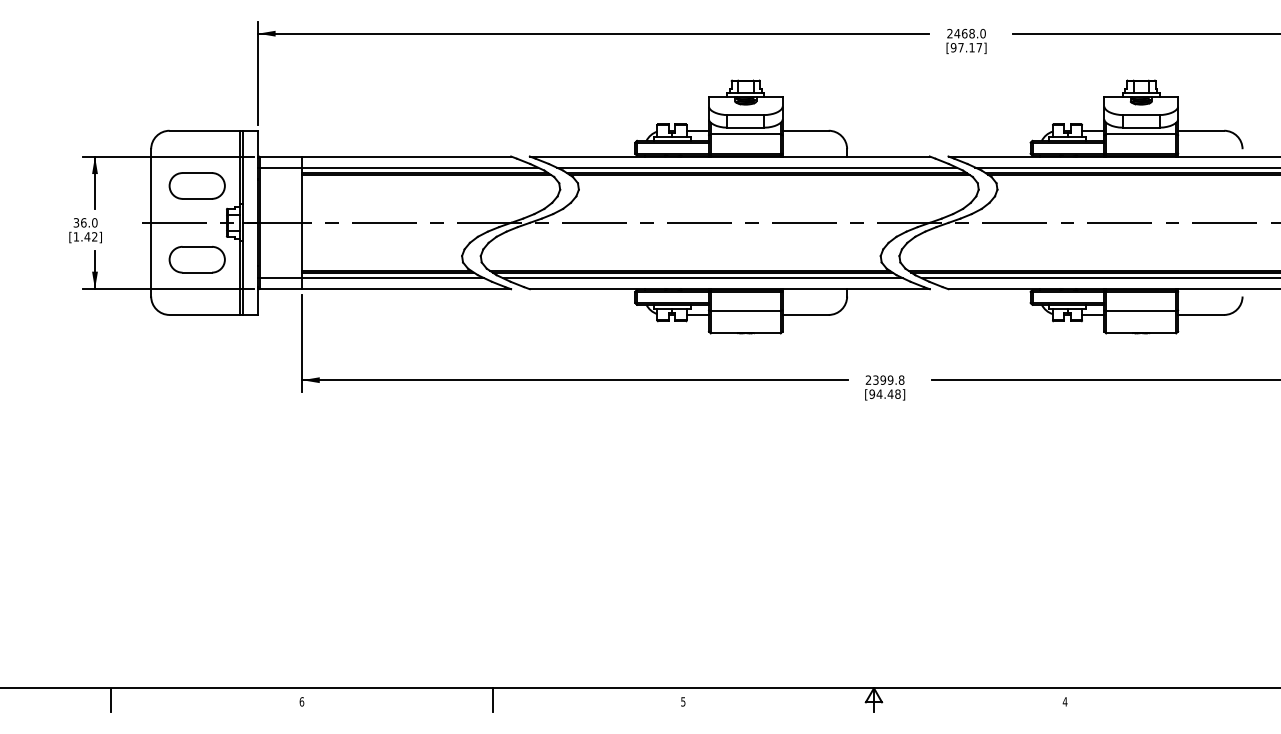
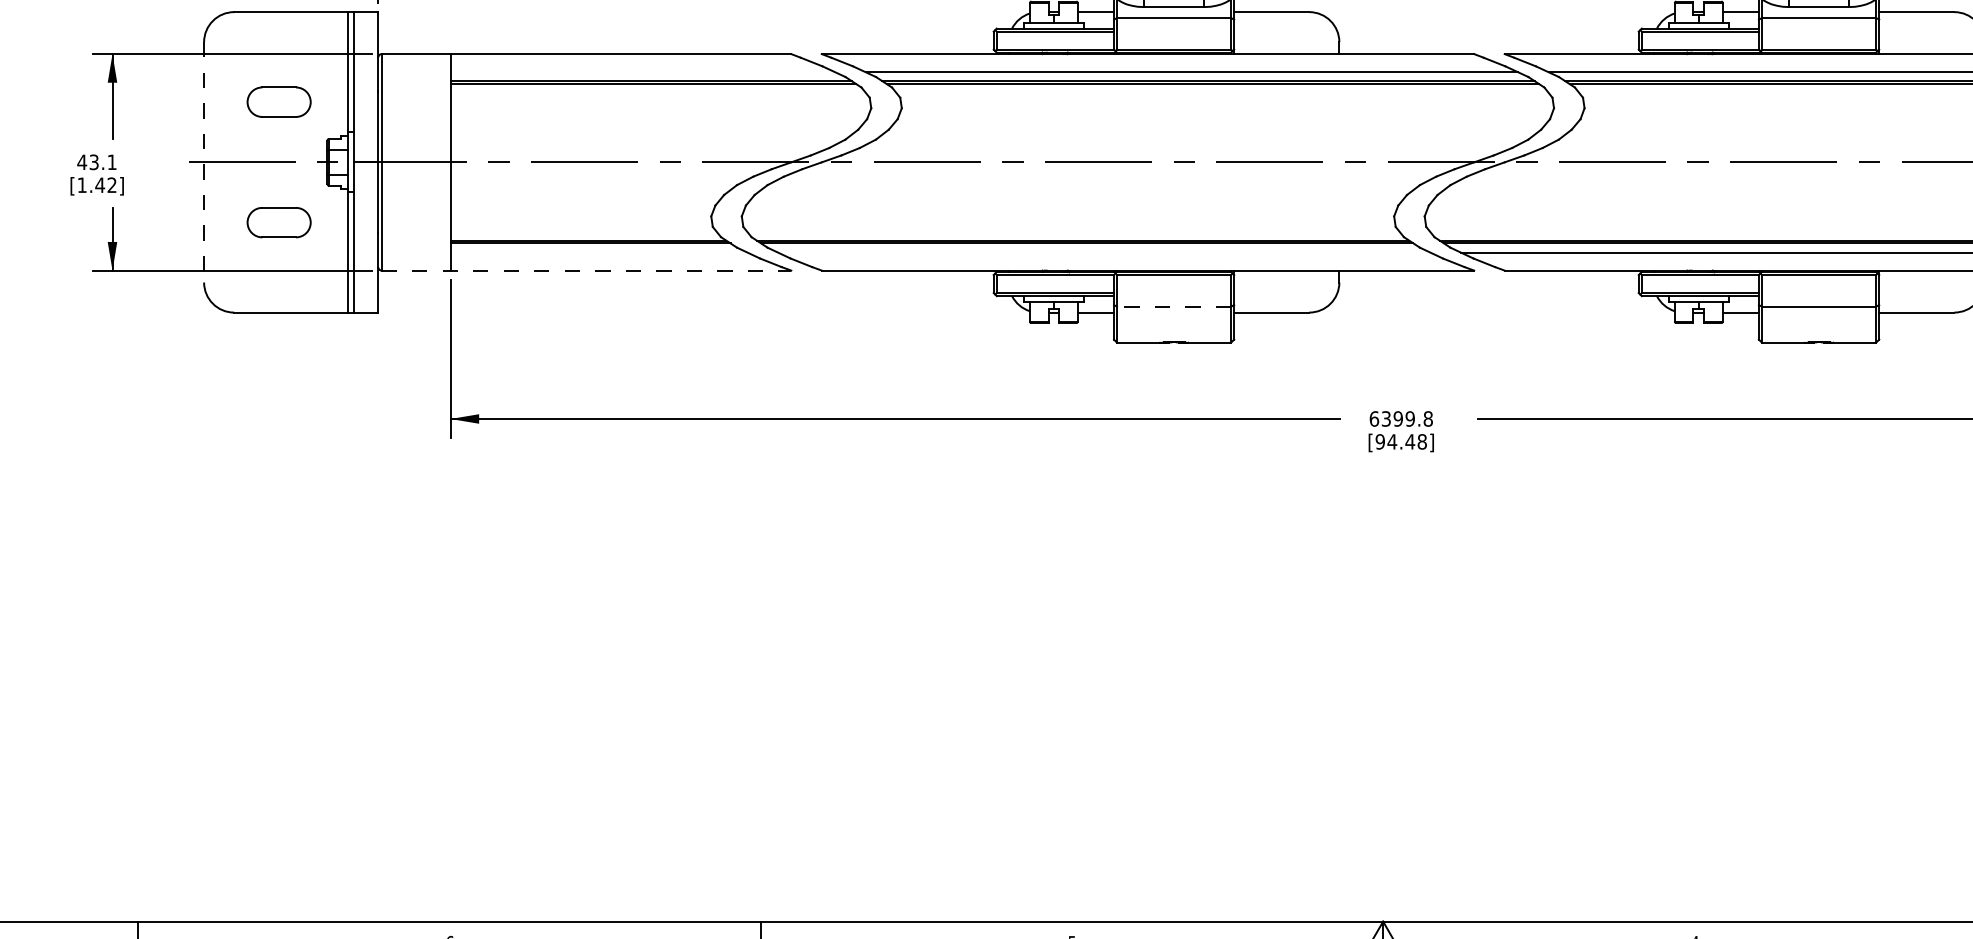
line: (398, 167) -> (607, 72), removed
part: (196, 185) -> (278, 101), size x0.7
text: (85, 222) -> (96, 161), 36.0 -> 43.1
line: (151, 222) -> (204, 161), solid -> dashed
part: (196, 259) -> (278, 222), size x0.7
line: (371, 278) -> (563, 253), removed
line: (702, 278) -> (1103, 253), removed
line: (385, 289) -> (586, 271), solid -> dashed
line: (745, 311) -> (1173, 306), solid -> dashed
text: (868, 379) -> (1374, 417), 2399.8 -> 6399.8

